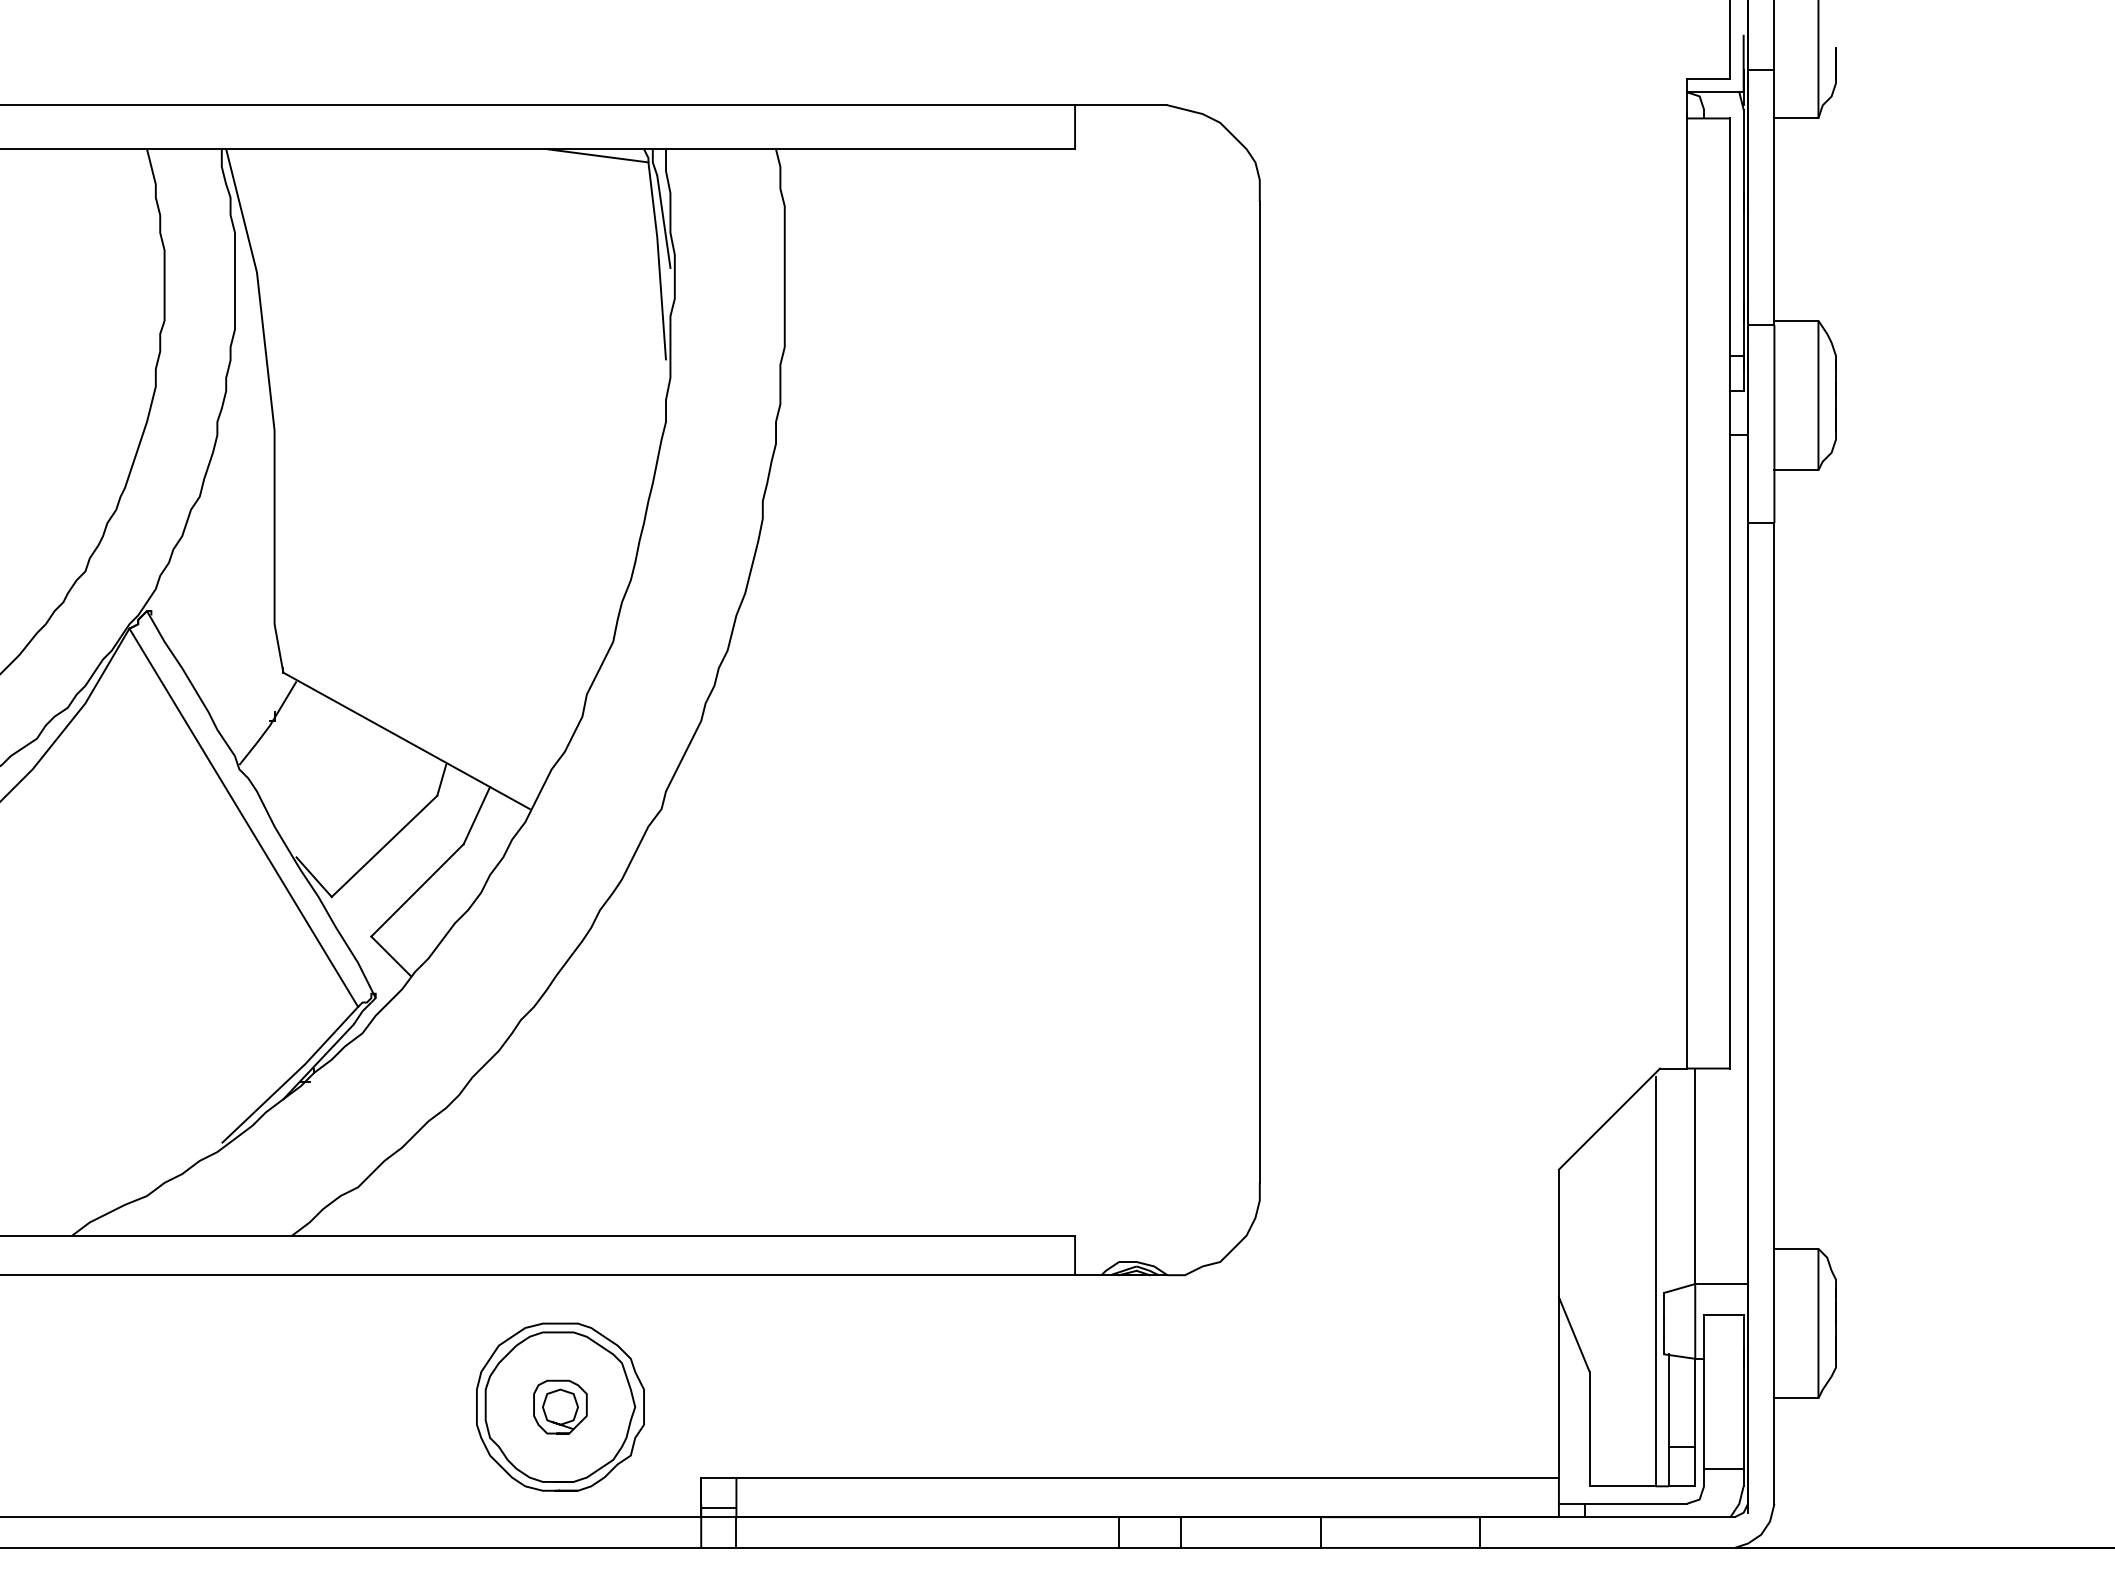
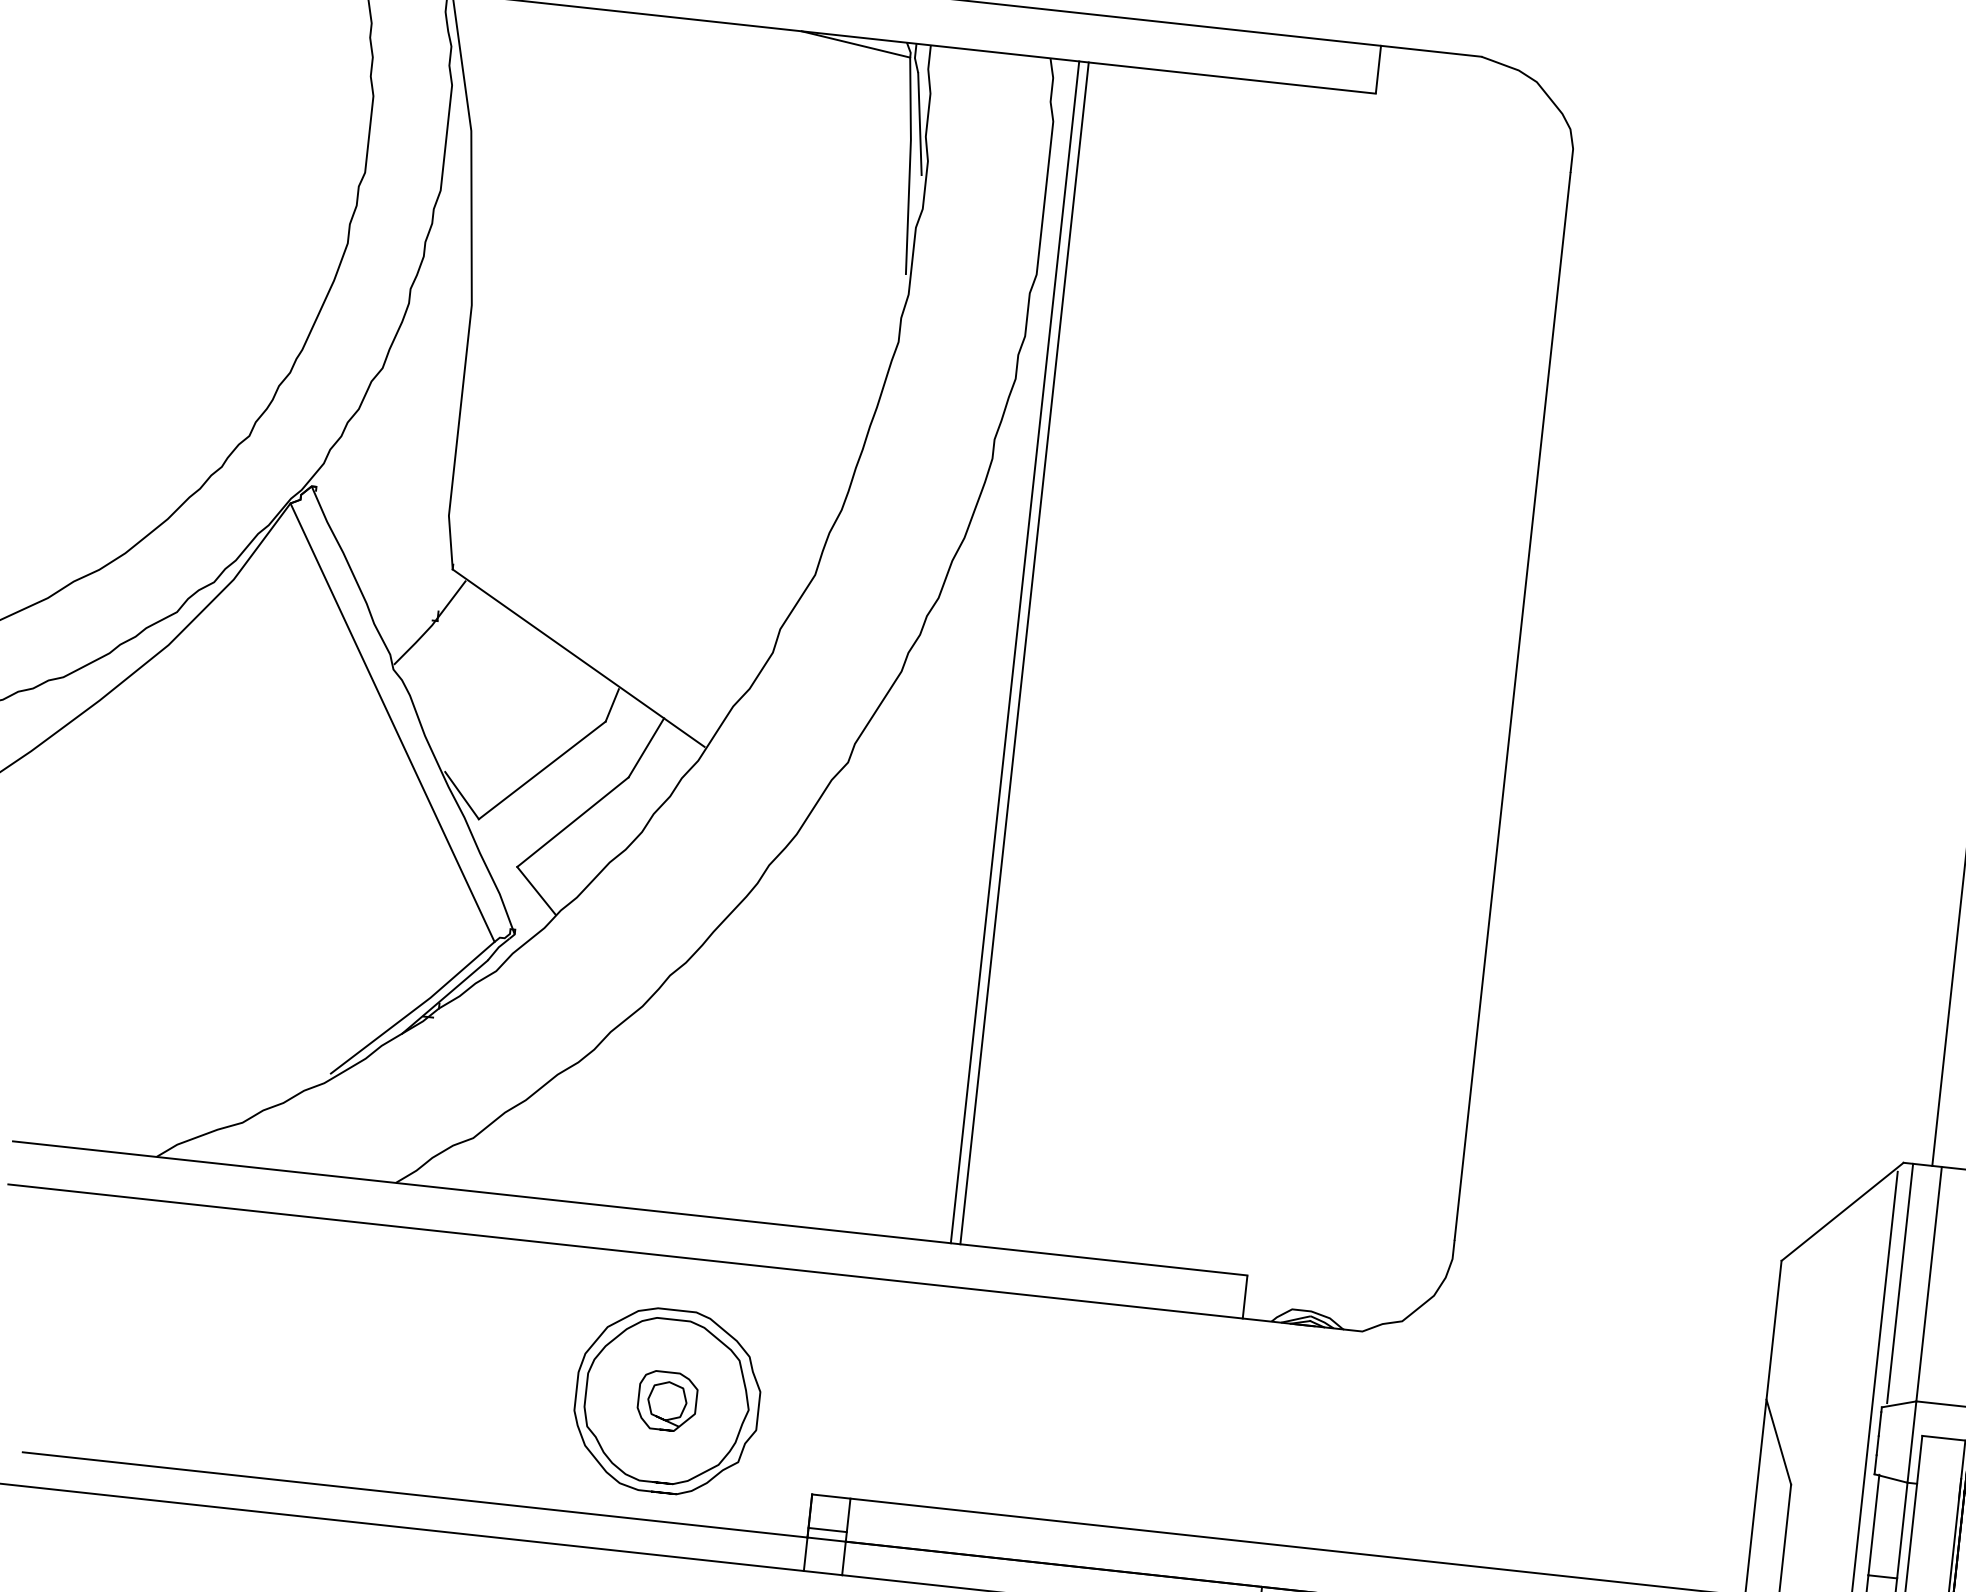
line: (802, 692) -> (1015, 652), added
line: (811, 692) -> (1024, 653), added
line: (1668, 1178) -> (1899, 1283), added

